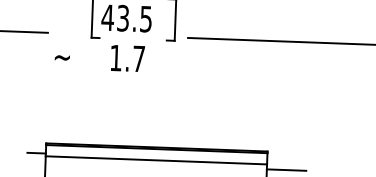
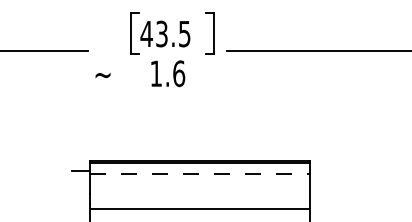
text: (139, 58) -> (179, 73), 1.7 -> 1.6
line: (156, 160) -> (200, 173), solid -> dashed
line: (286, 169) -> (329, 178), removed

